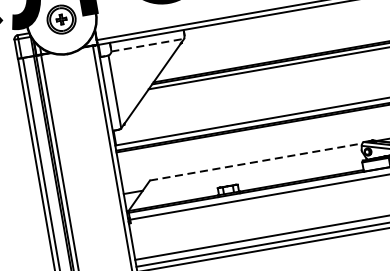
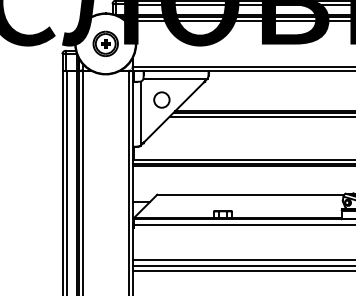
line: (148, 44) -> (176, 78), dashed -> solid
circle: (135, 71) -> (161, 99), added
line: (255, 161) -> (250, 194), dashed -> solid

